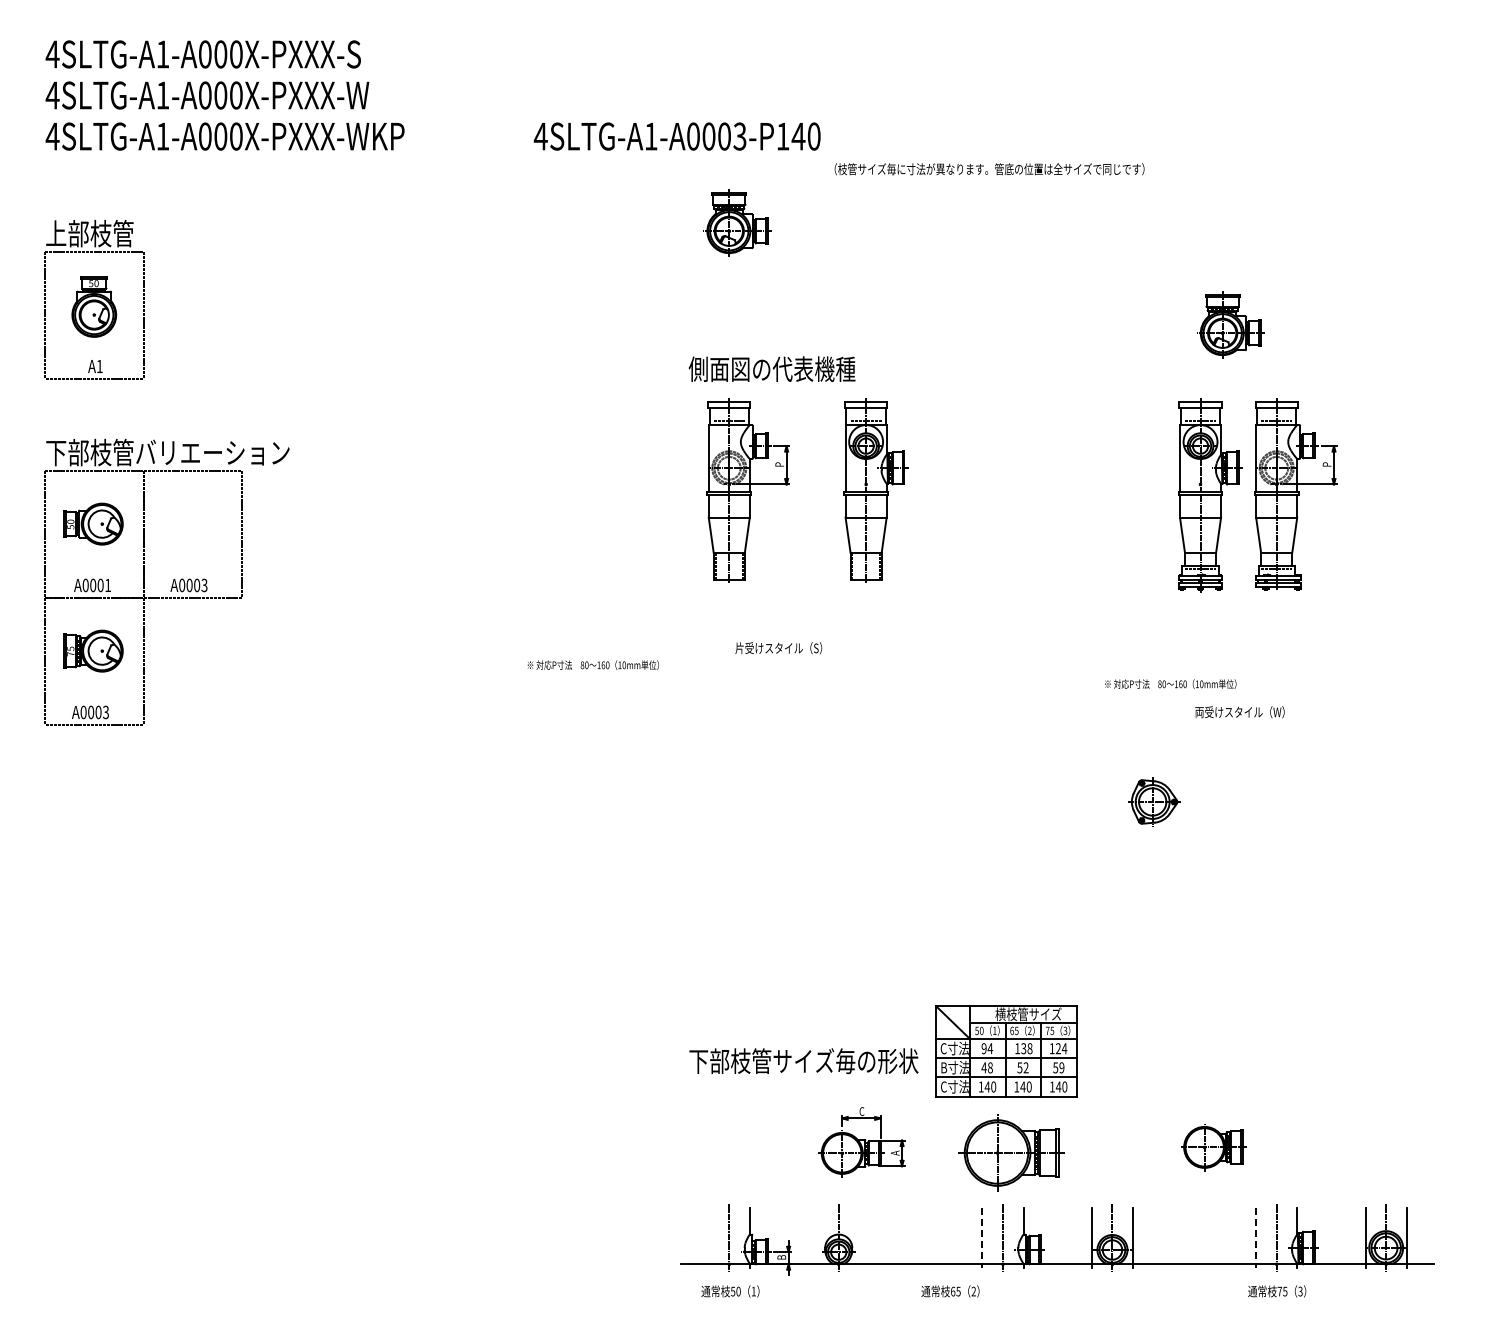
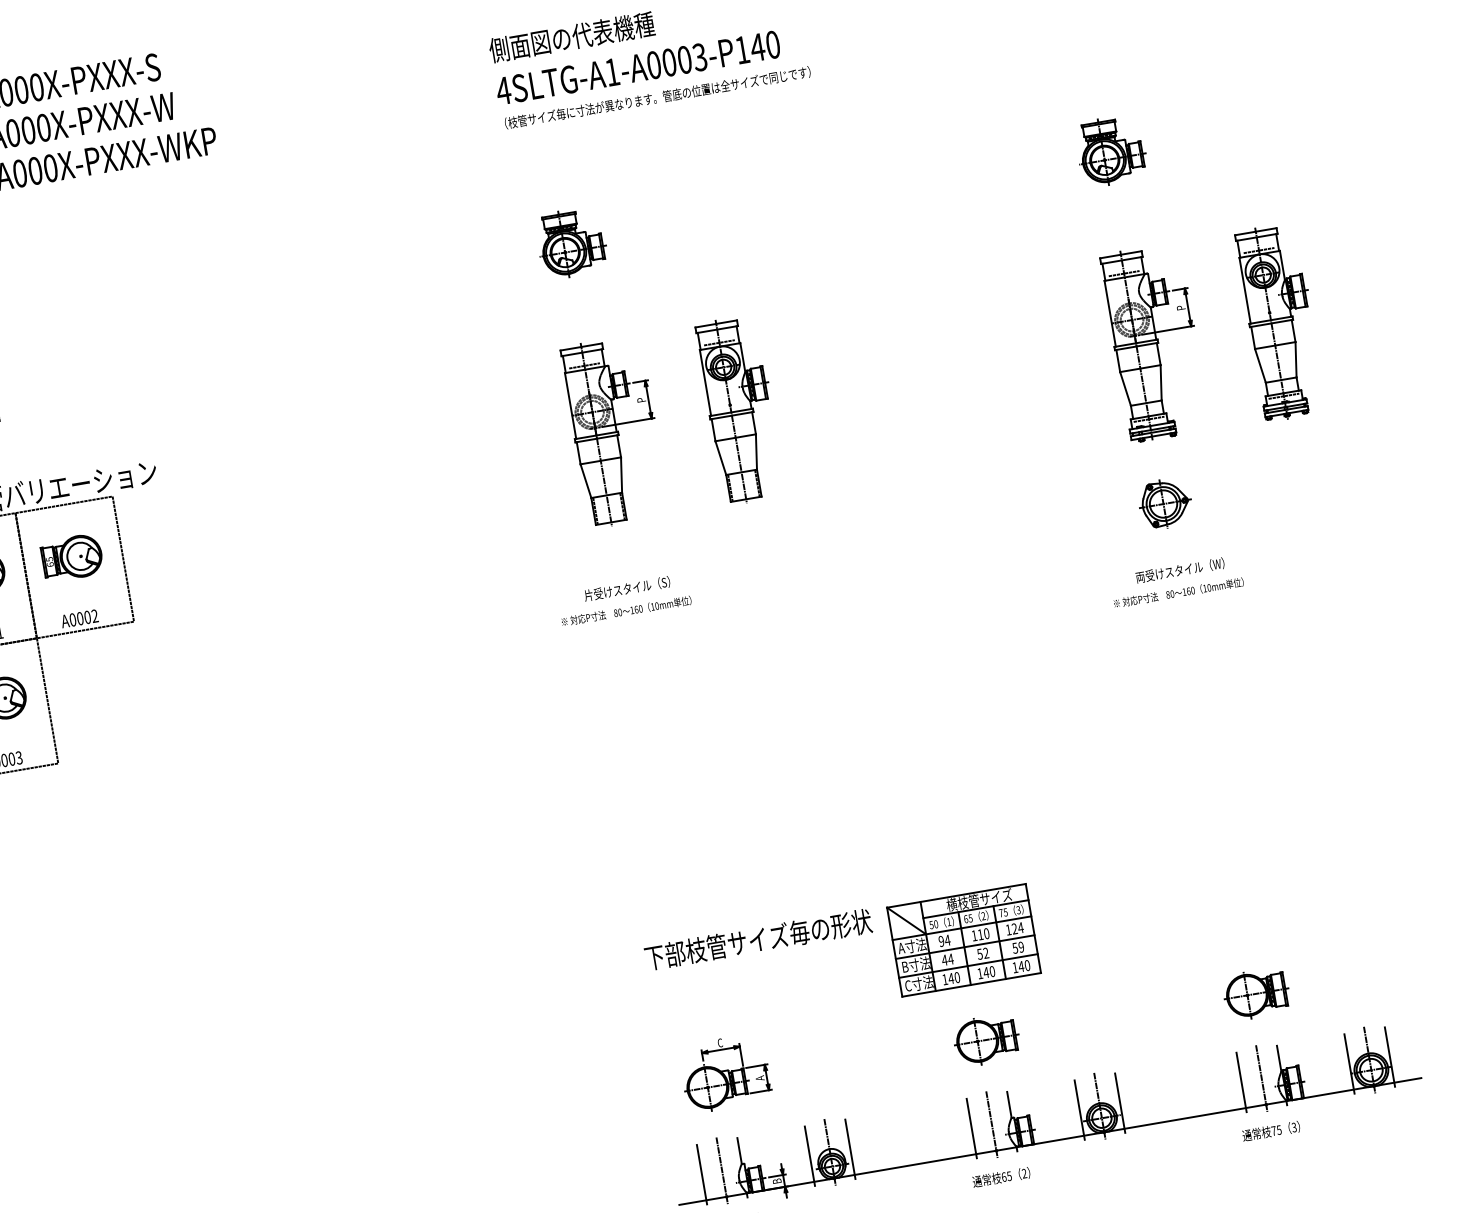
text: (676, 136) -> (637, 67), moved
text: (989, 169) -> (657, 97), moved
part: (737, 222) -> (571, 242), moved
part: (1230, 324) -> (1111, 150), moved
text: (771, 368) -> (571, 36), moved
part: (1210, 495) -> (1281, 322), moved
part: (192, 523) -> (72, 557), added
text: (204, 585) -> (94, 616), A0003 -> A0002
text: (778, 648) -> (627, 589), moved
text: (592, 664) -> (625, 610), moved
text: (1170, 683) -> (1178, 592), moved
text: (1239, 712) -> (1179, 570), moved
part: (1154, 801) -> (1165, 503), moved
text: (954, 1048) -> (912, 946), C寸法 -> A寸法
text: (1026, 1048) -> (983, 934), 138 -> 110
text: (803, 1060) -> (757, 939), moved
text: (990, 1067) -> (950, 958), 48 -> 44
part: (861, 1142) -> (725, 1073), moved
part: (1213, 1147) -> (1256, 993), moved
part: (1011, 1153) -> (986, 1040), size x0.62
line: (708, 1238) -> (701, 1174), added
line: (818, 1238) -> (810, 1156), added
line: (859, 1238) -> (850, 1149), added
line: (982, 1238) -> (971, 1128), dashed -> solid
line: (1256, 1238) -> (1241, 1082), dashed -> solid
text: (950, 1291) -> (1001, 1177), moved

